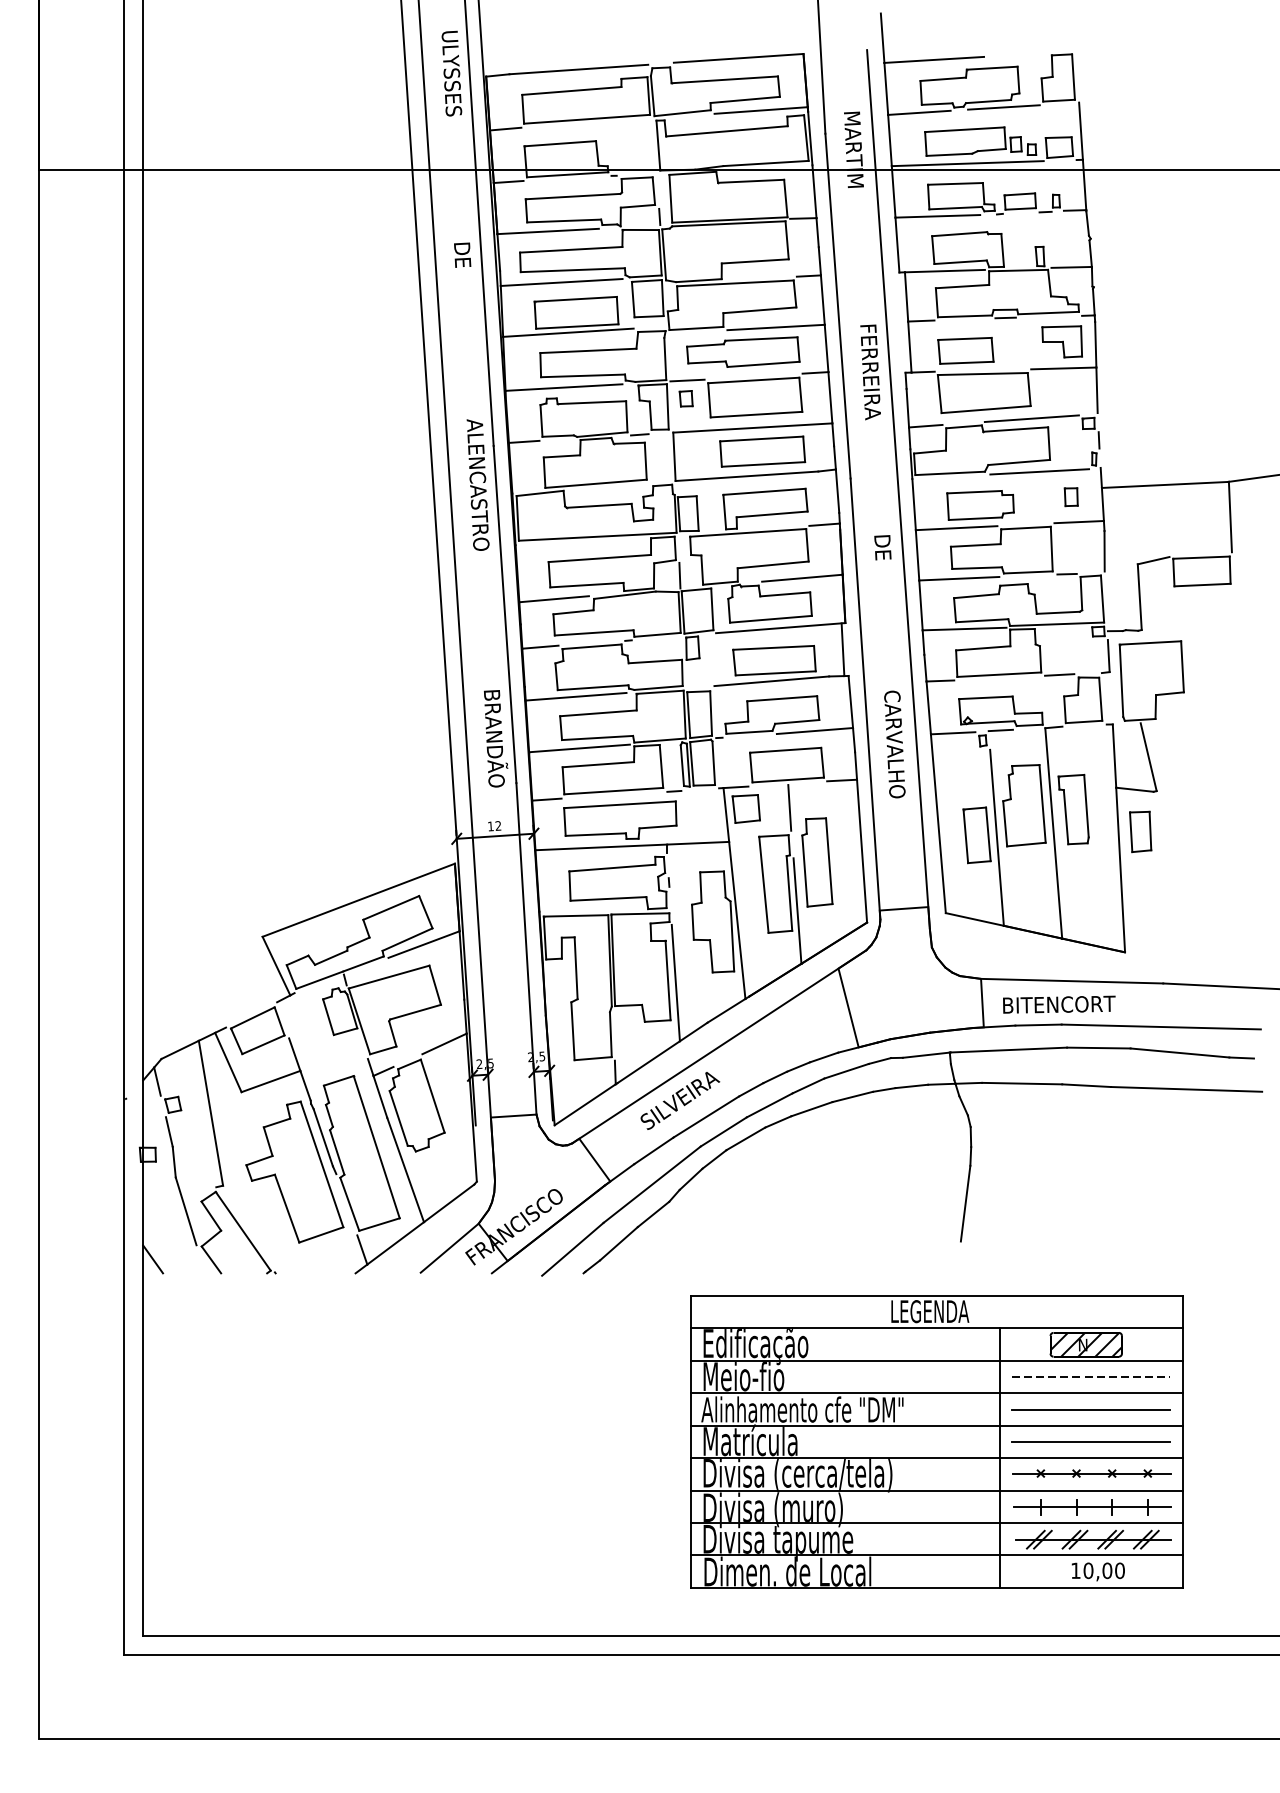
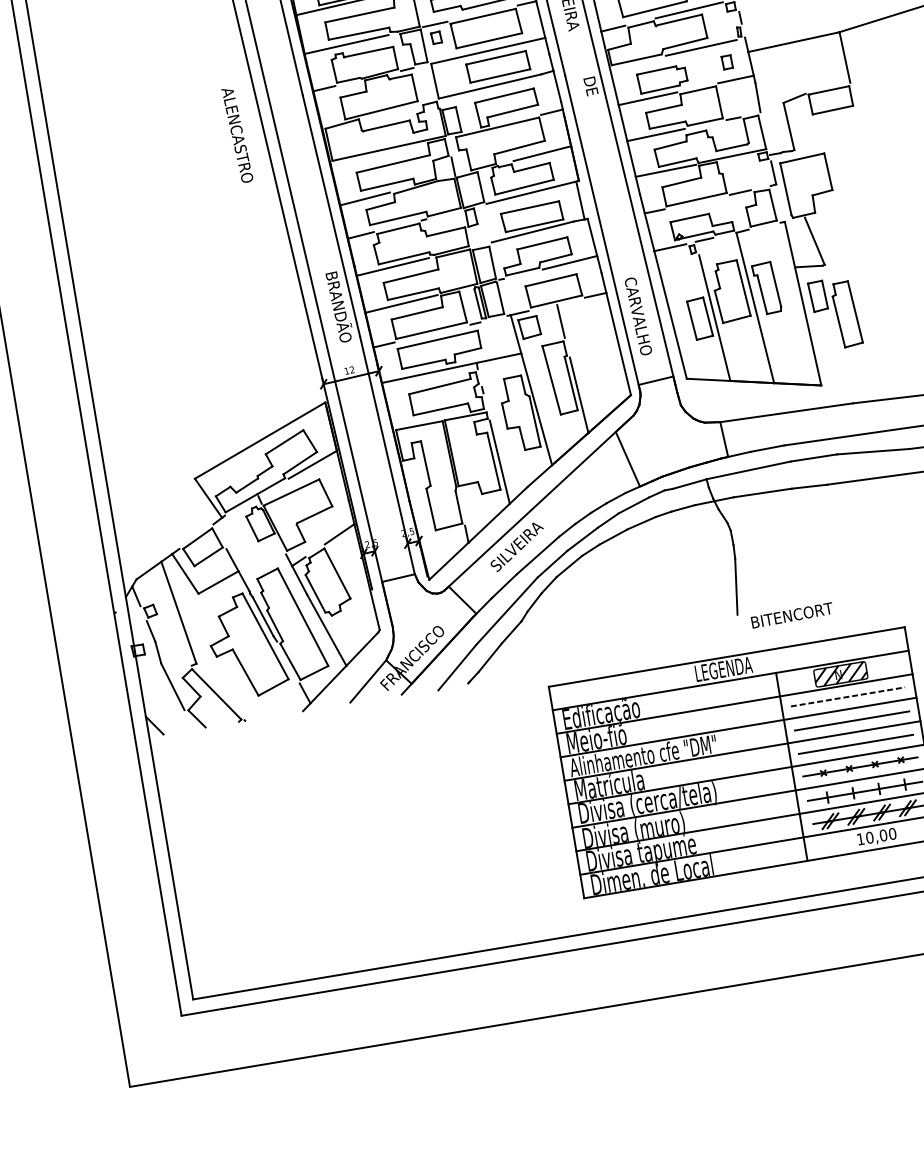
text: (477, 484) -> (237, 134), moved
text: (882, 547) -> (590, 86), moved
text: (894, 744) -> (638, 316), moved
part: (817, 862) -> (847, 314), moved
text: (1059, 1004) -> (792, 615), moved

